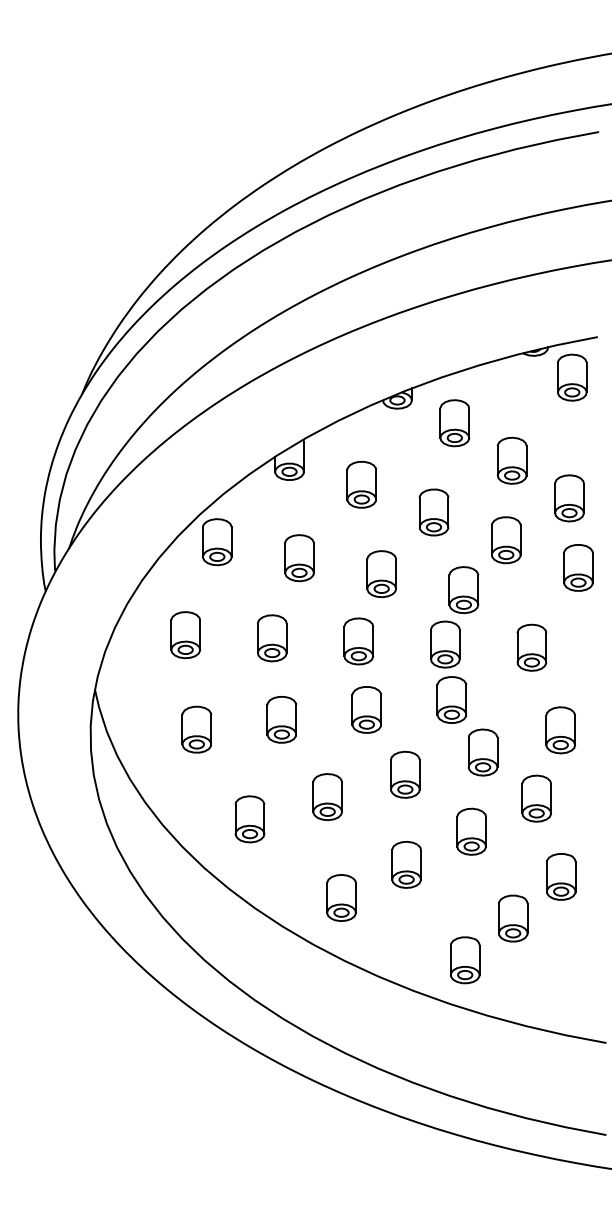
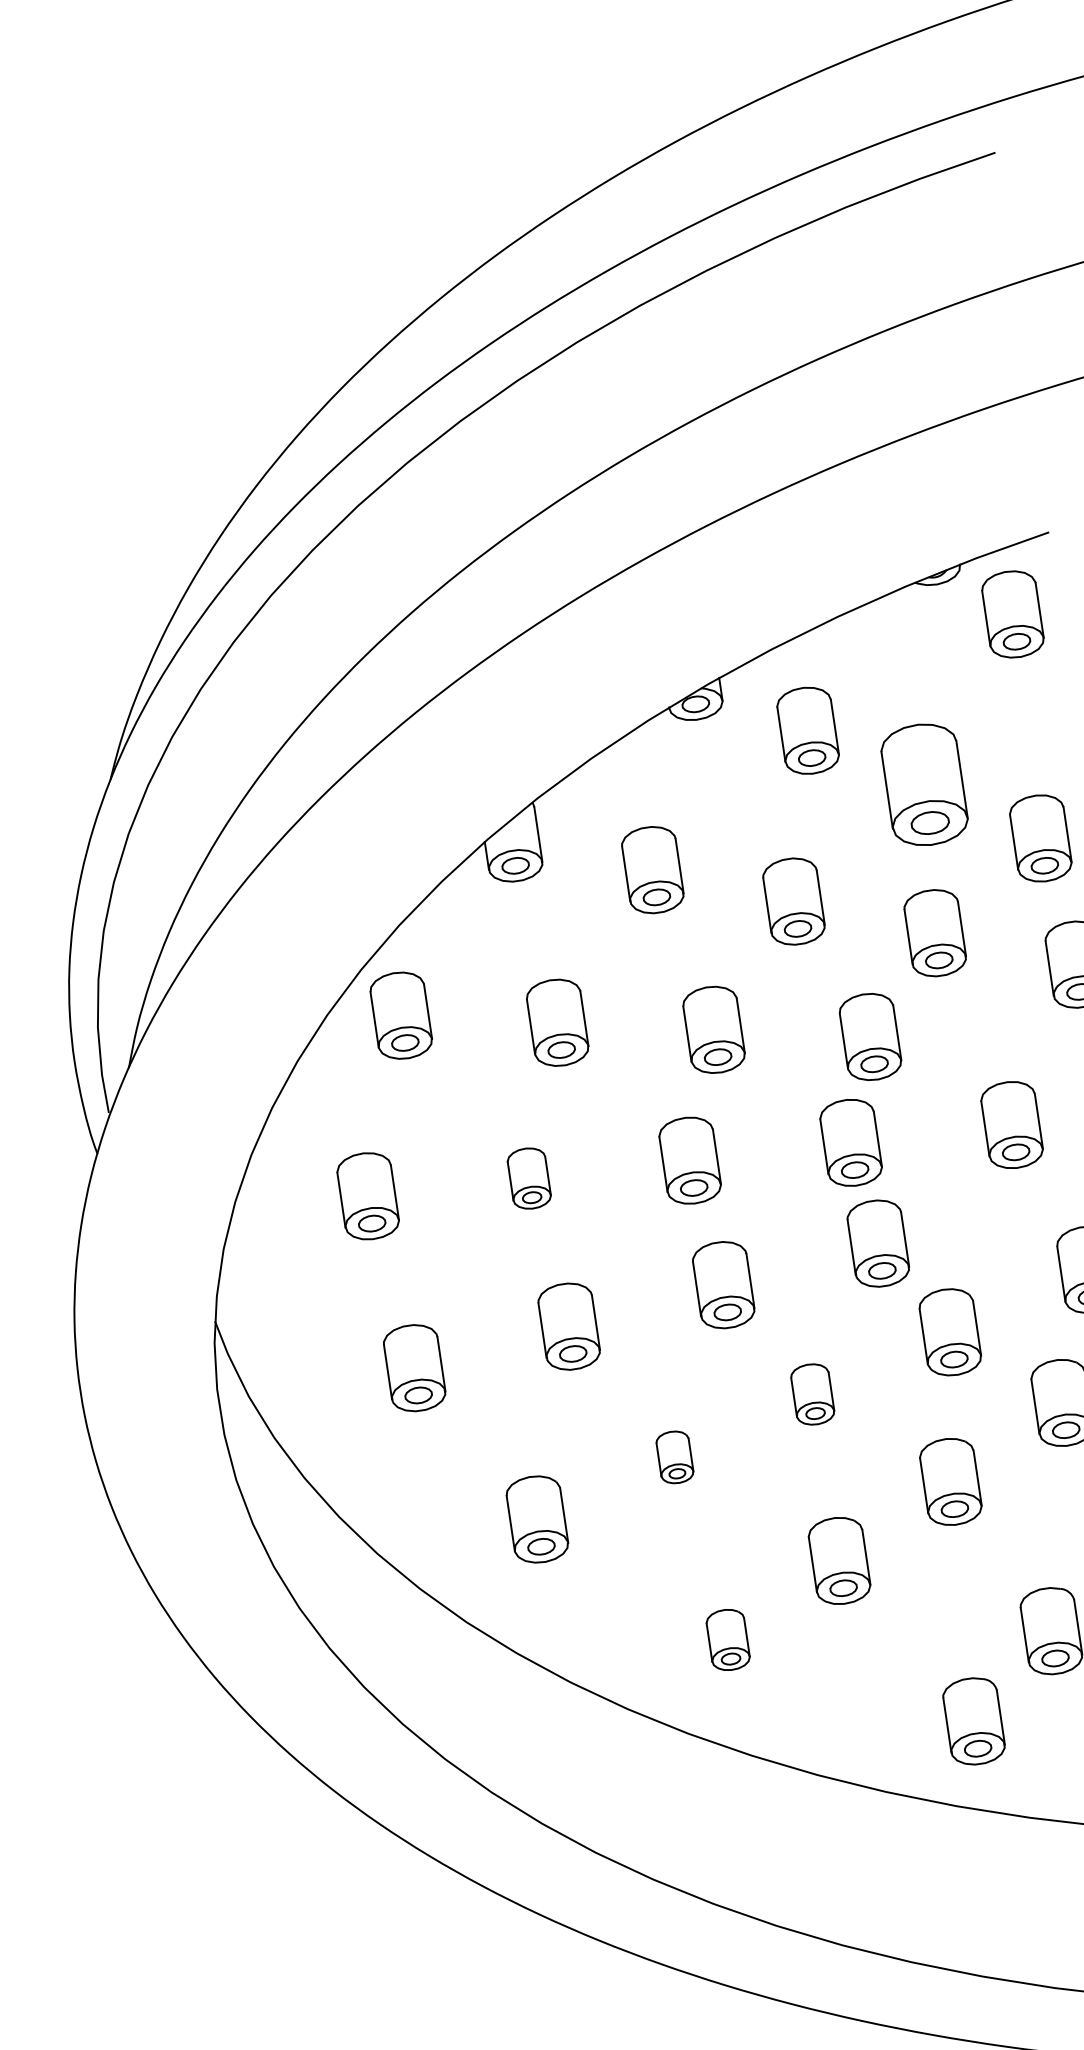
part: (511, 460) -> (923, 784), size x1.4
part: (272, 638) -> (529, 1178), size x0.7
part: (405, 774) -> (812, 1394), size x0.7
part: (327, 797) -> (674, 1457), size x0.6
part: (341, 897) -> (728, 1639), size x0.7

